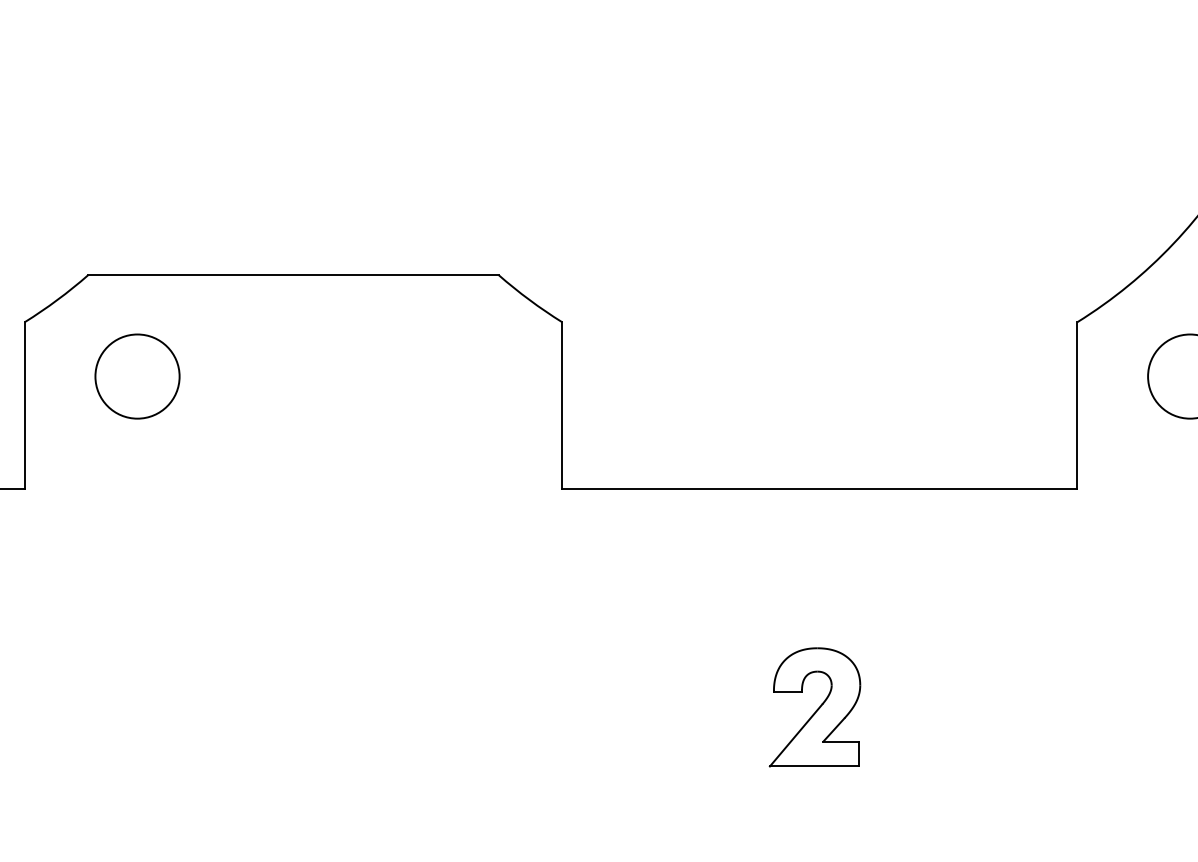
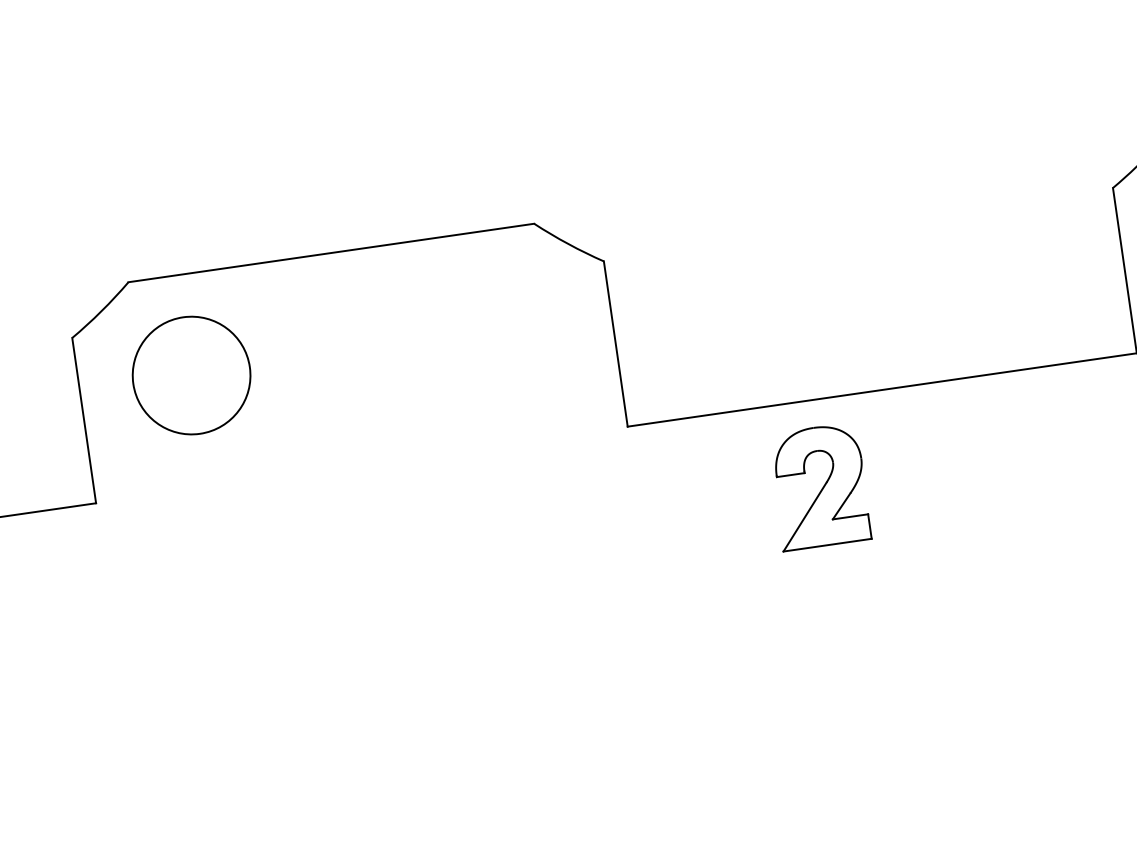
circle: (137, 376) -> (191, 375), size x1.4
part: (814, 707) -> (819, 486), moved

